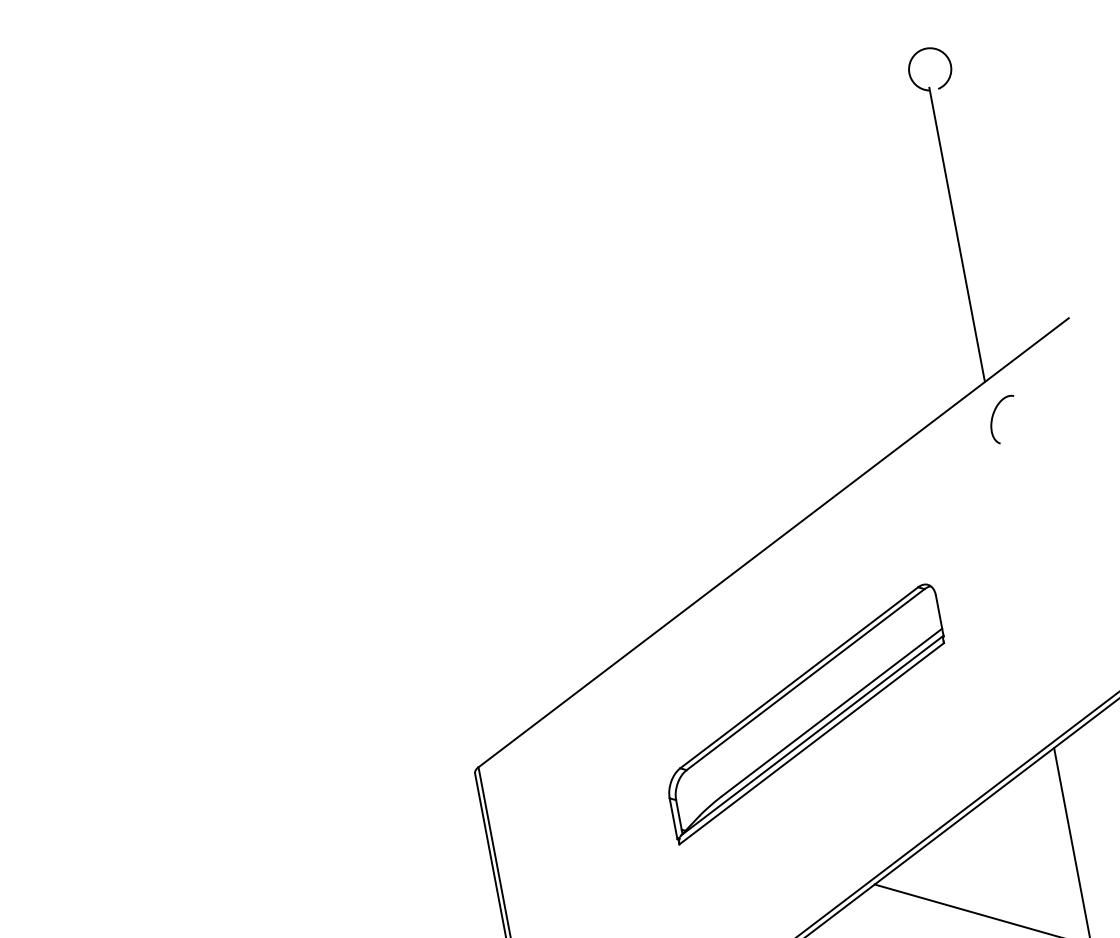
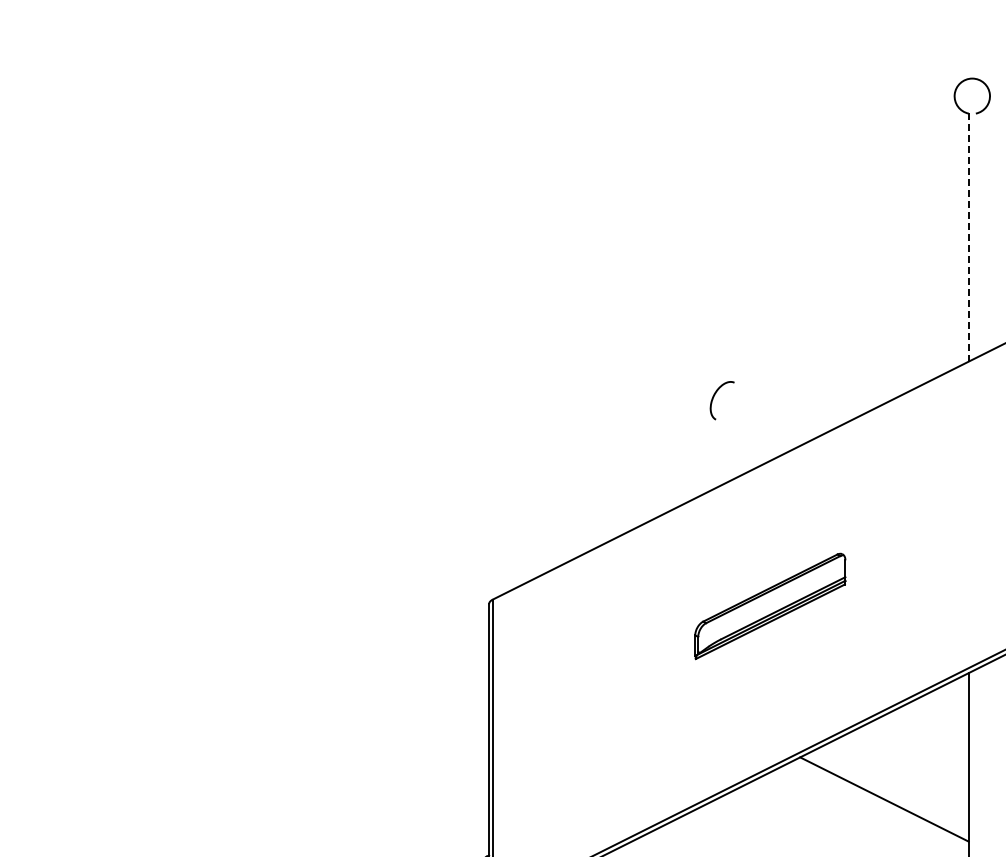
line: (956, 233) -> (968, 235), solid -> dashed
curve: (993, 417) -> (714, 397), moved
part: (806, 713) -> (770, 606), size x0.6

